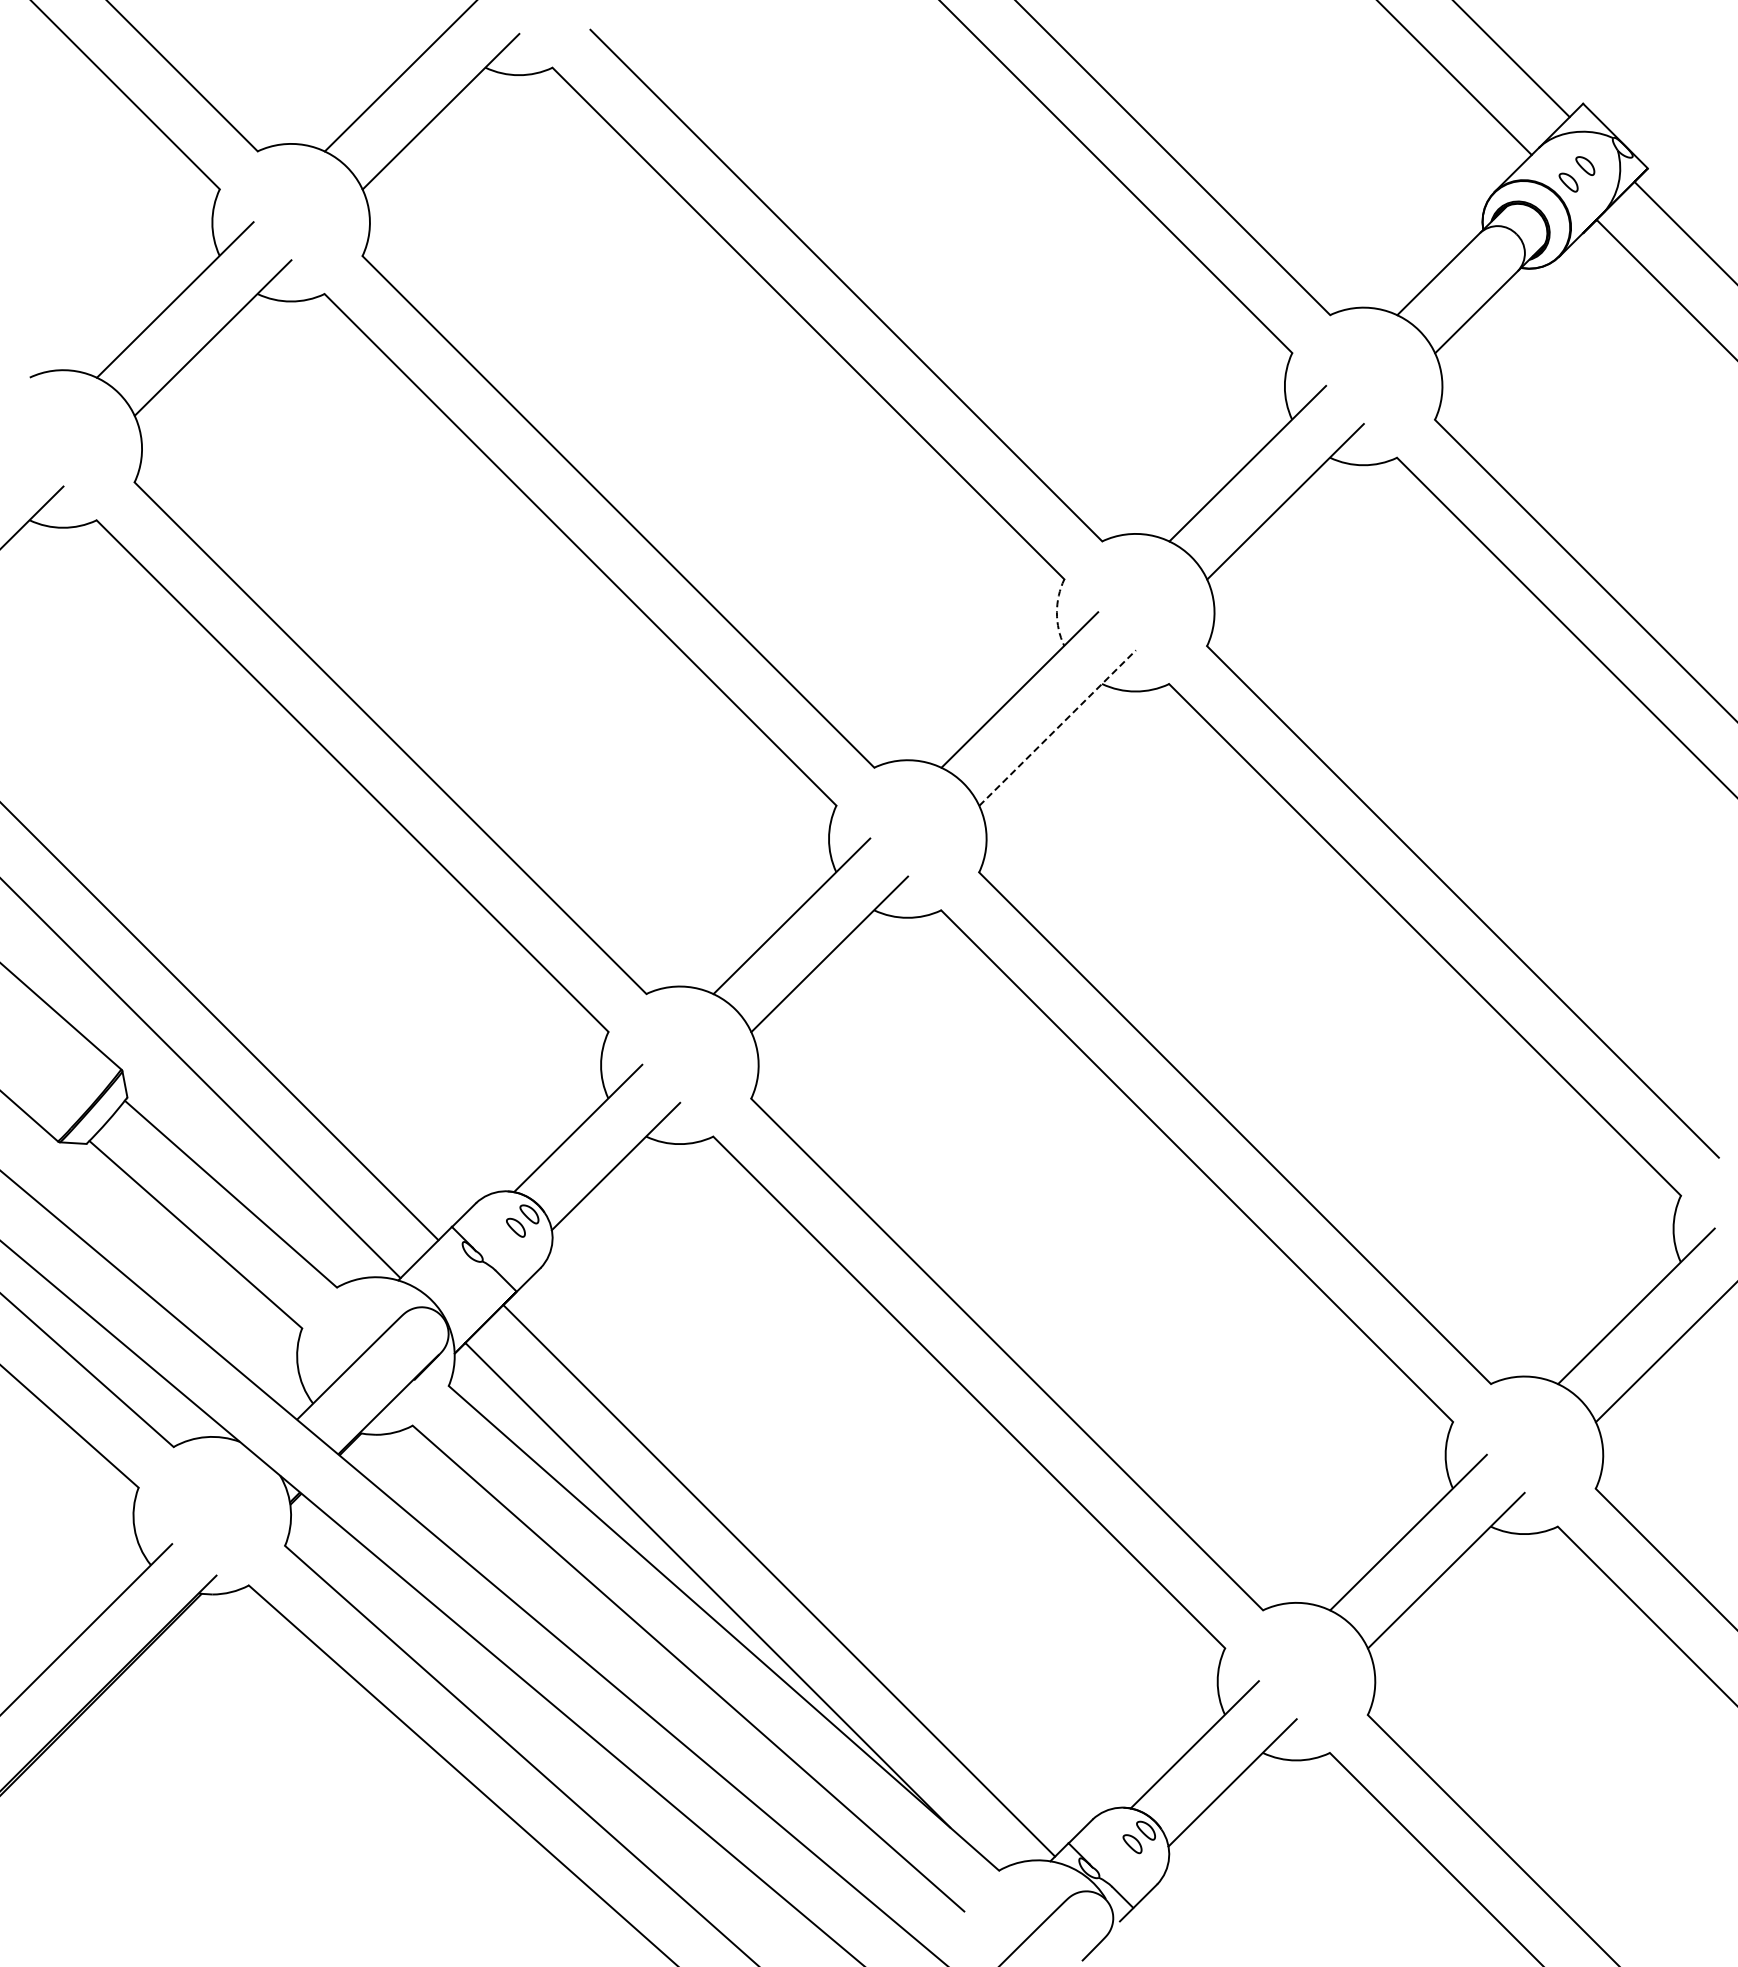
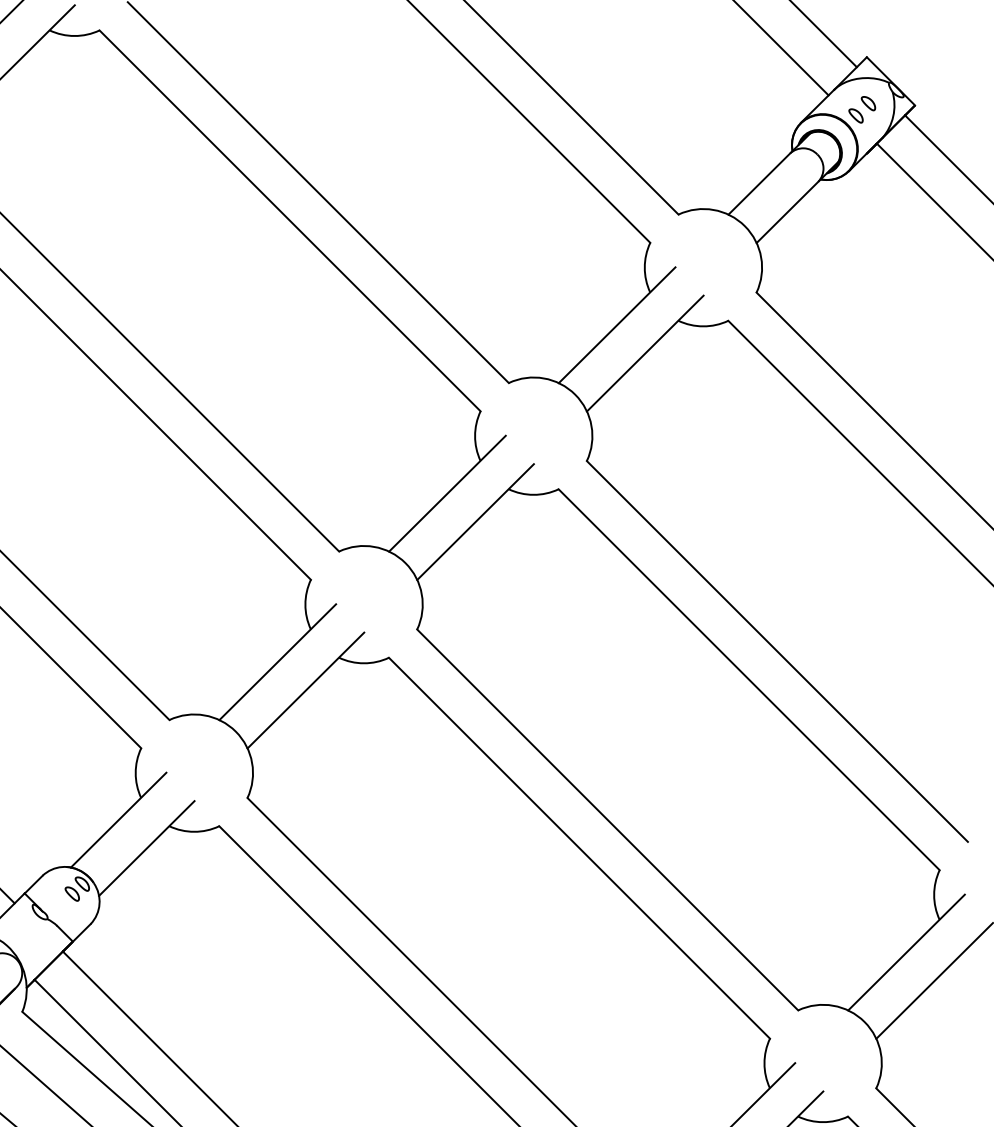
arc: (1056, 612) -> (474, 436), dashed -> solid
line: (1057, 727) -> (475, 521), dashed -> solid

